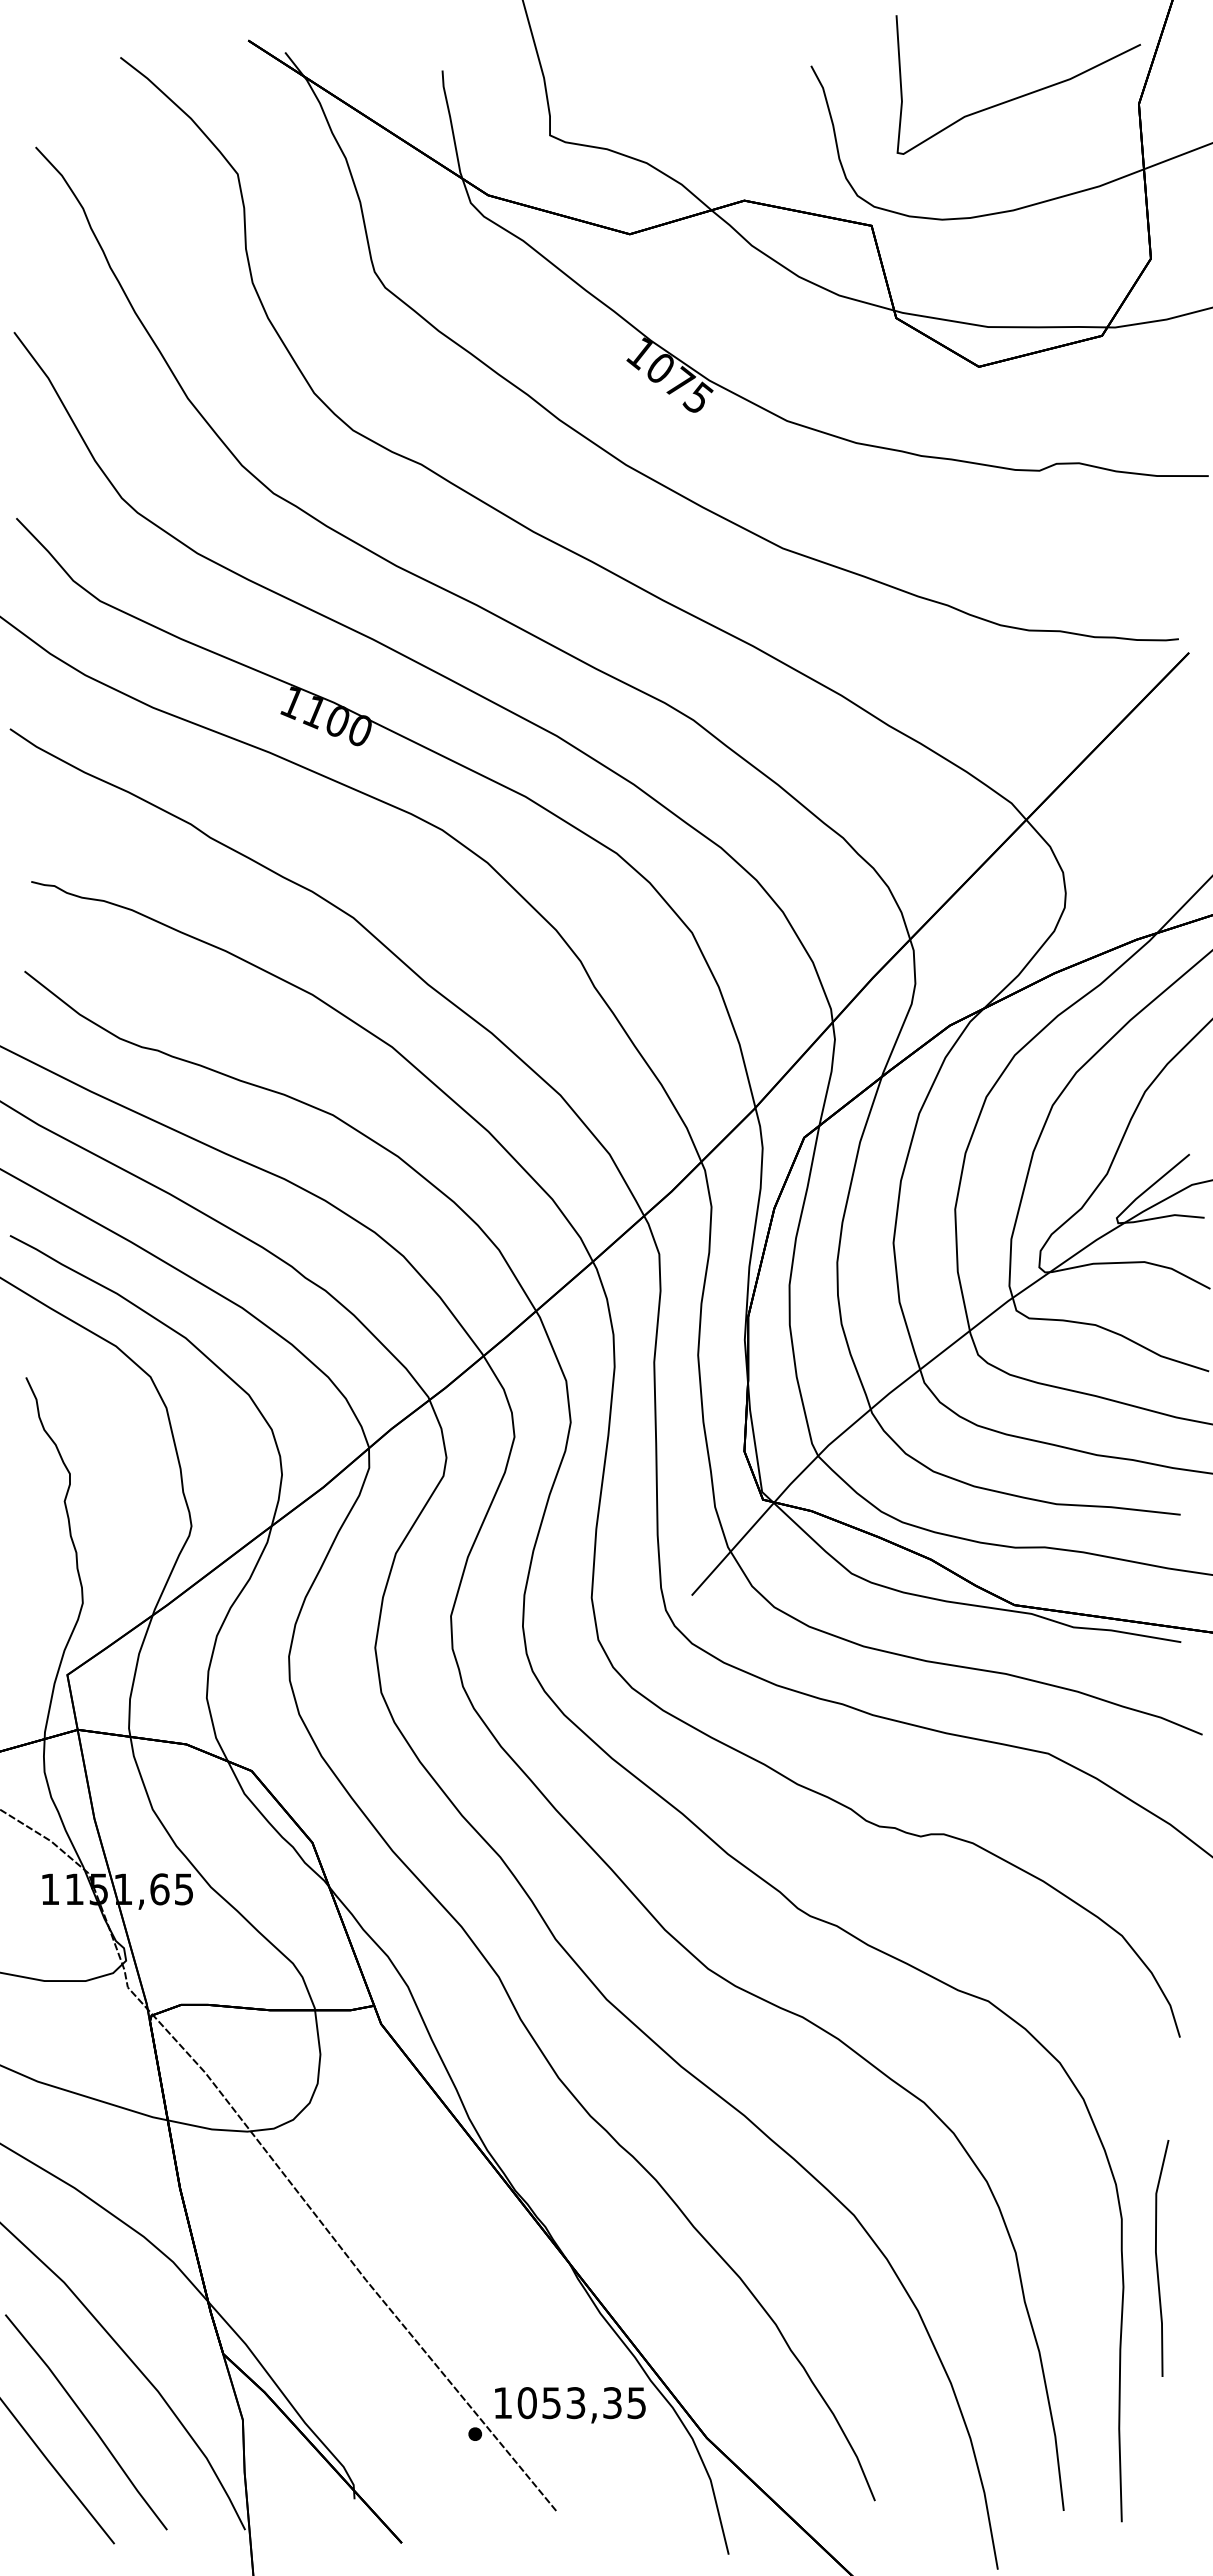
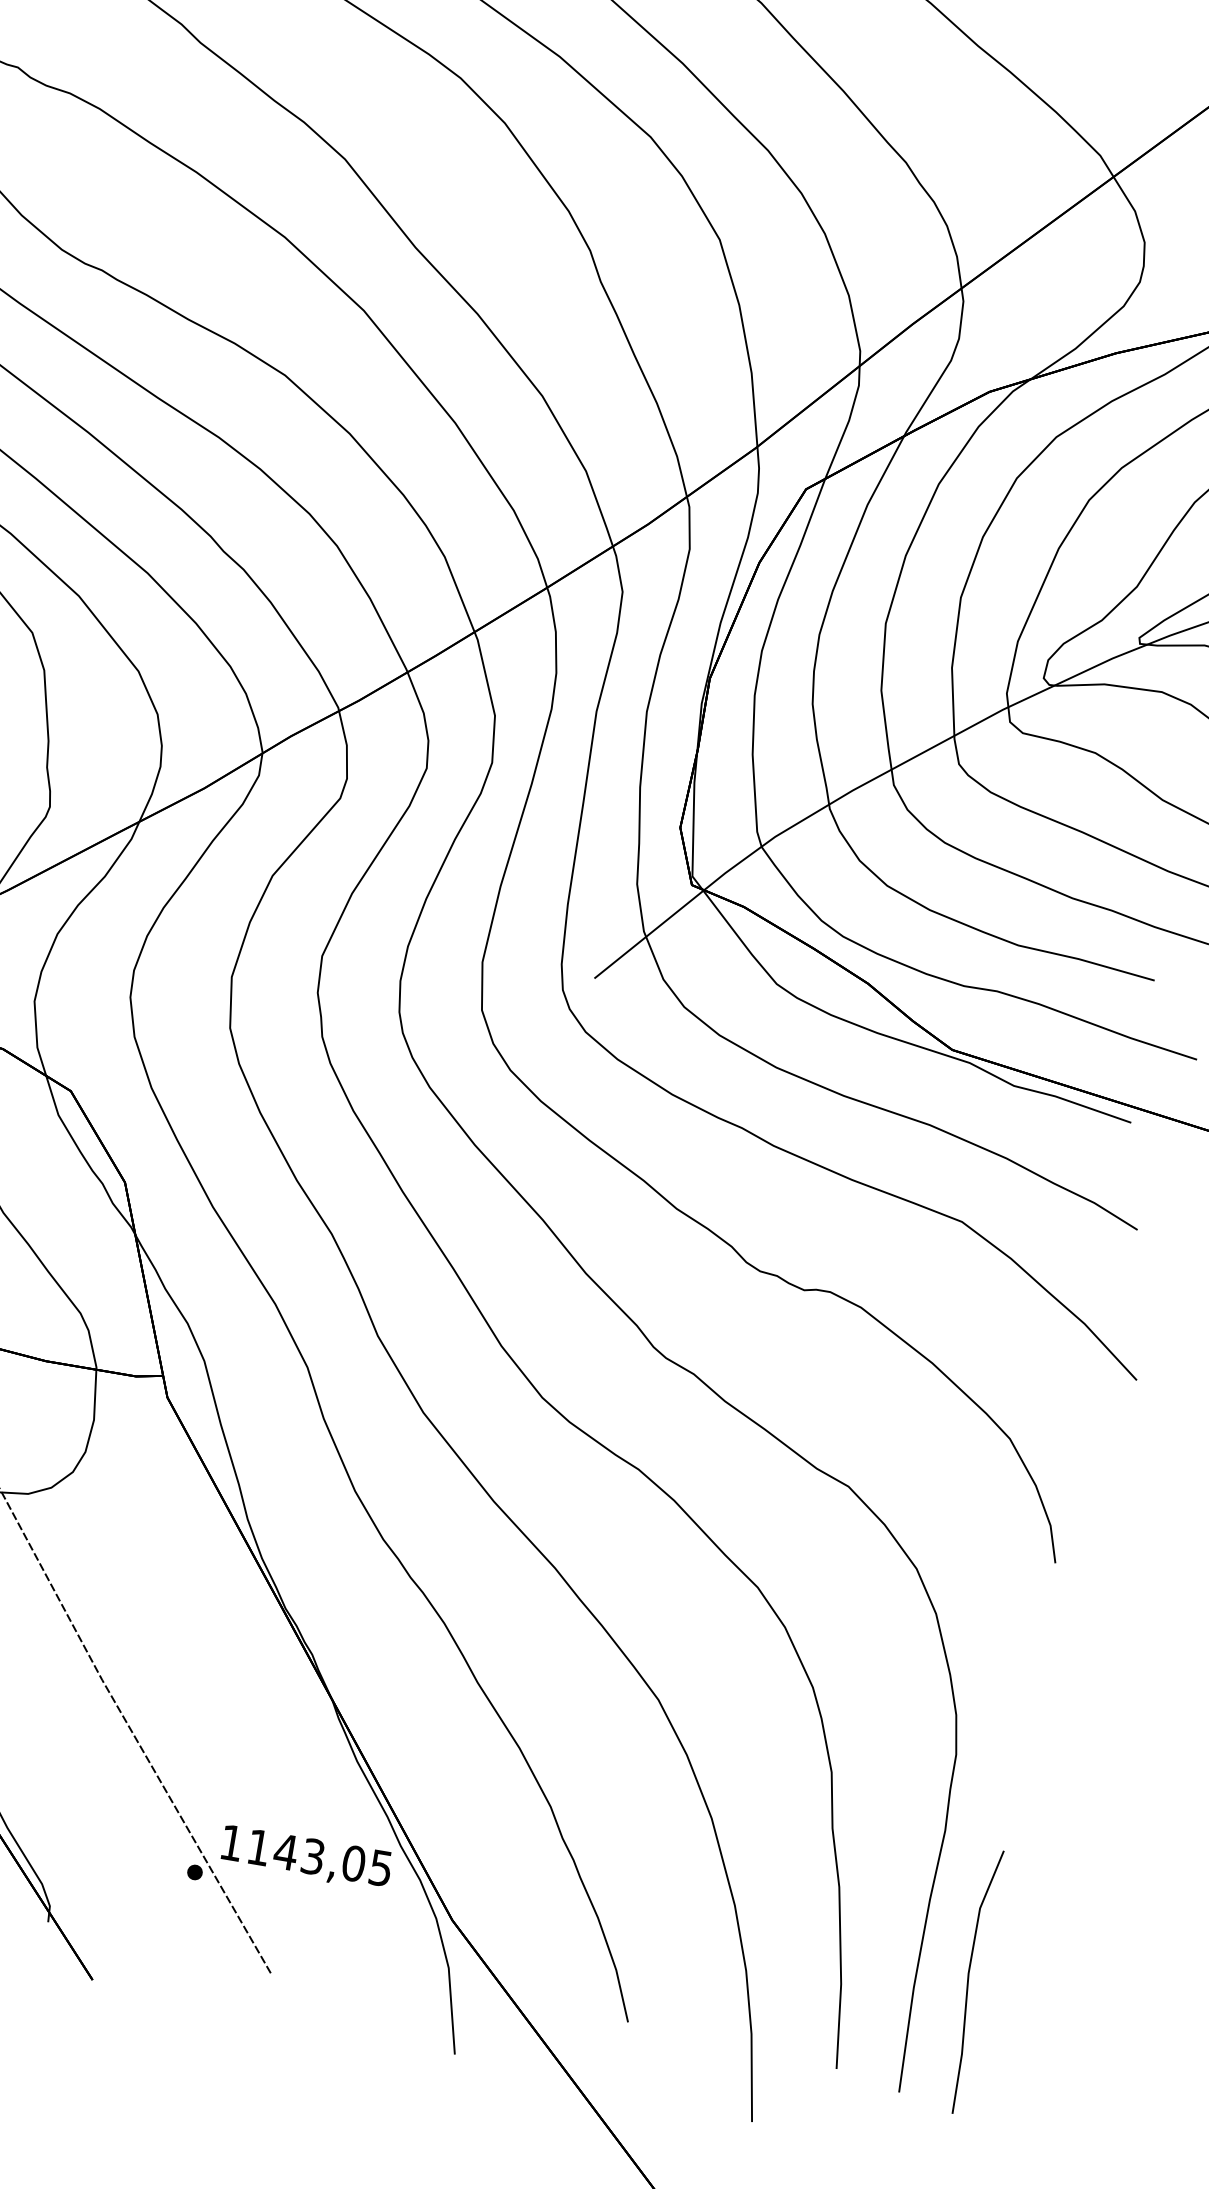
line: (1157, 2258) -> (969, 1980), moved
text: (569, 2403) -> (305, 1856), 1053,35 -> 1143,05

